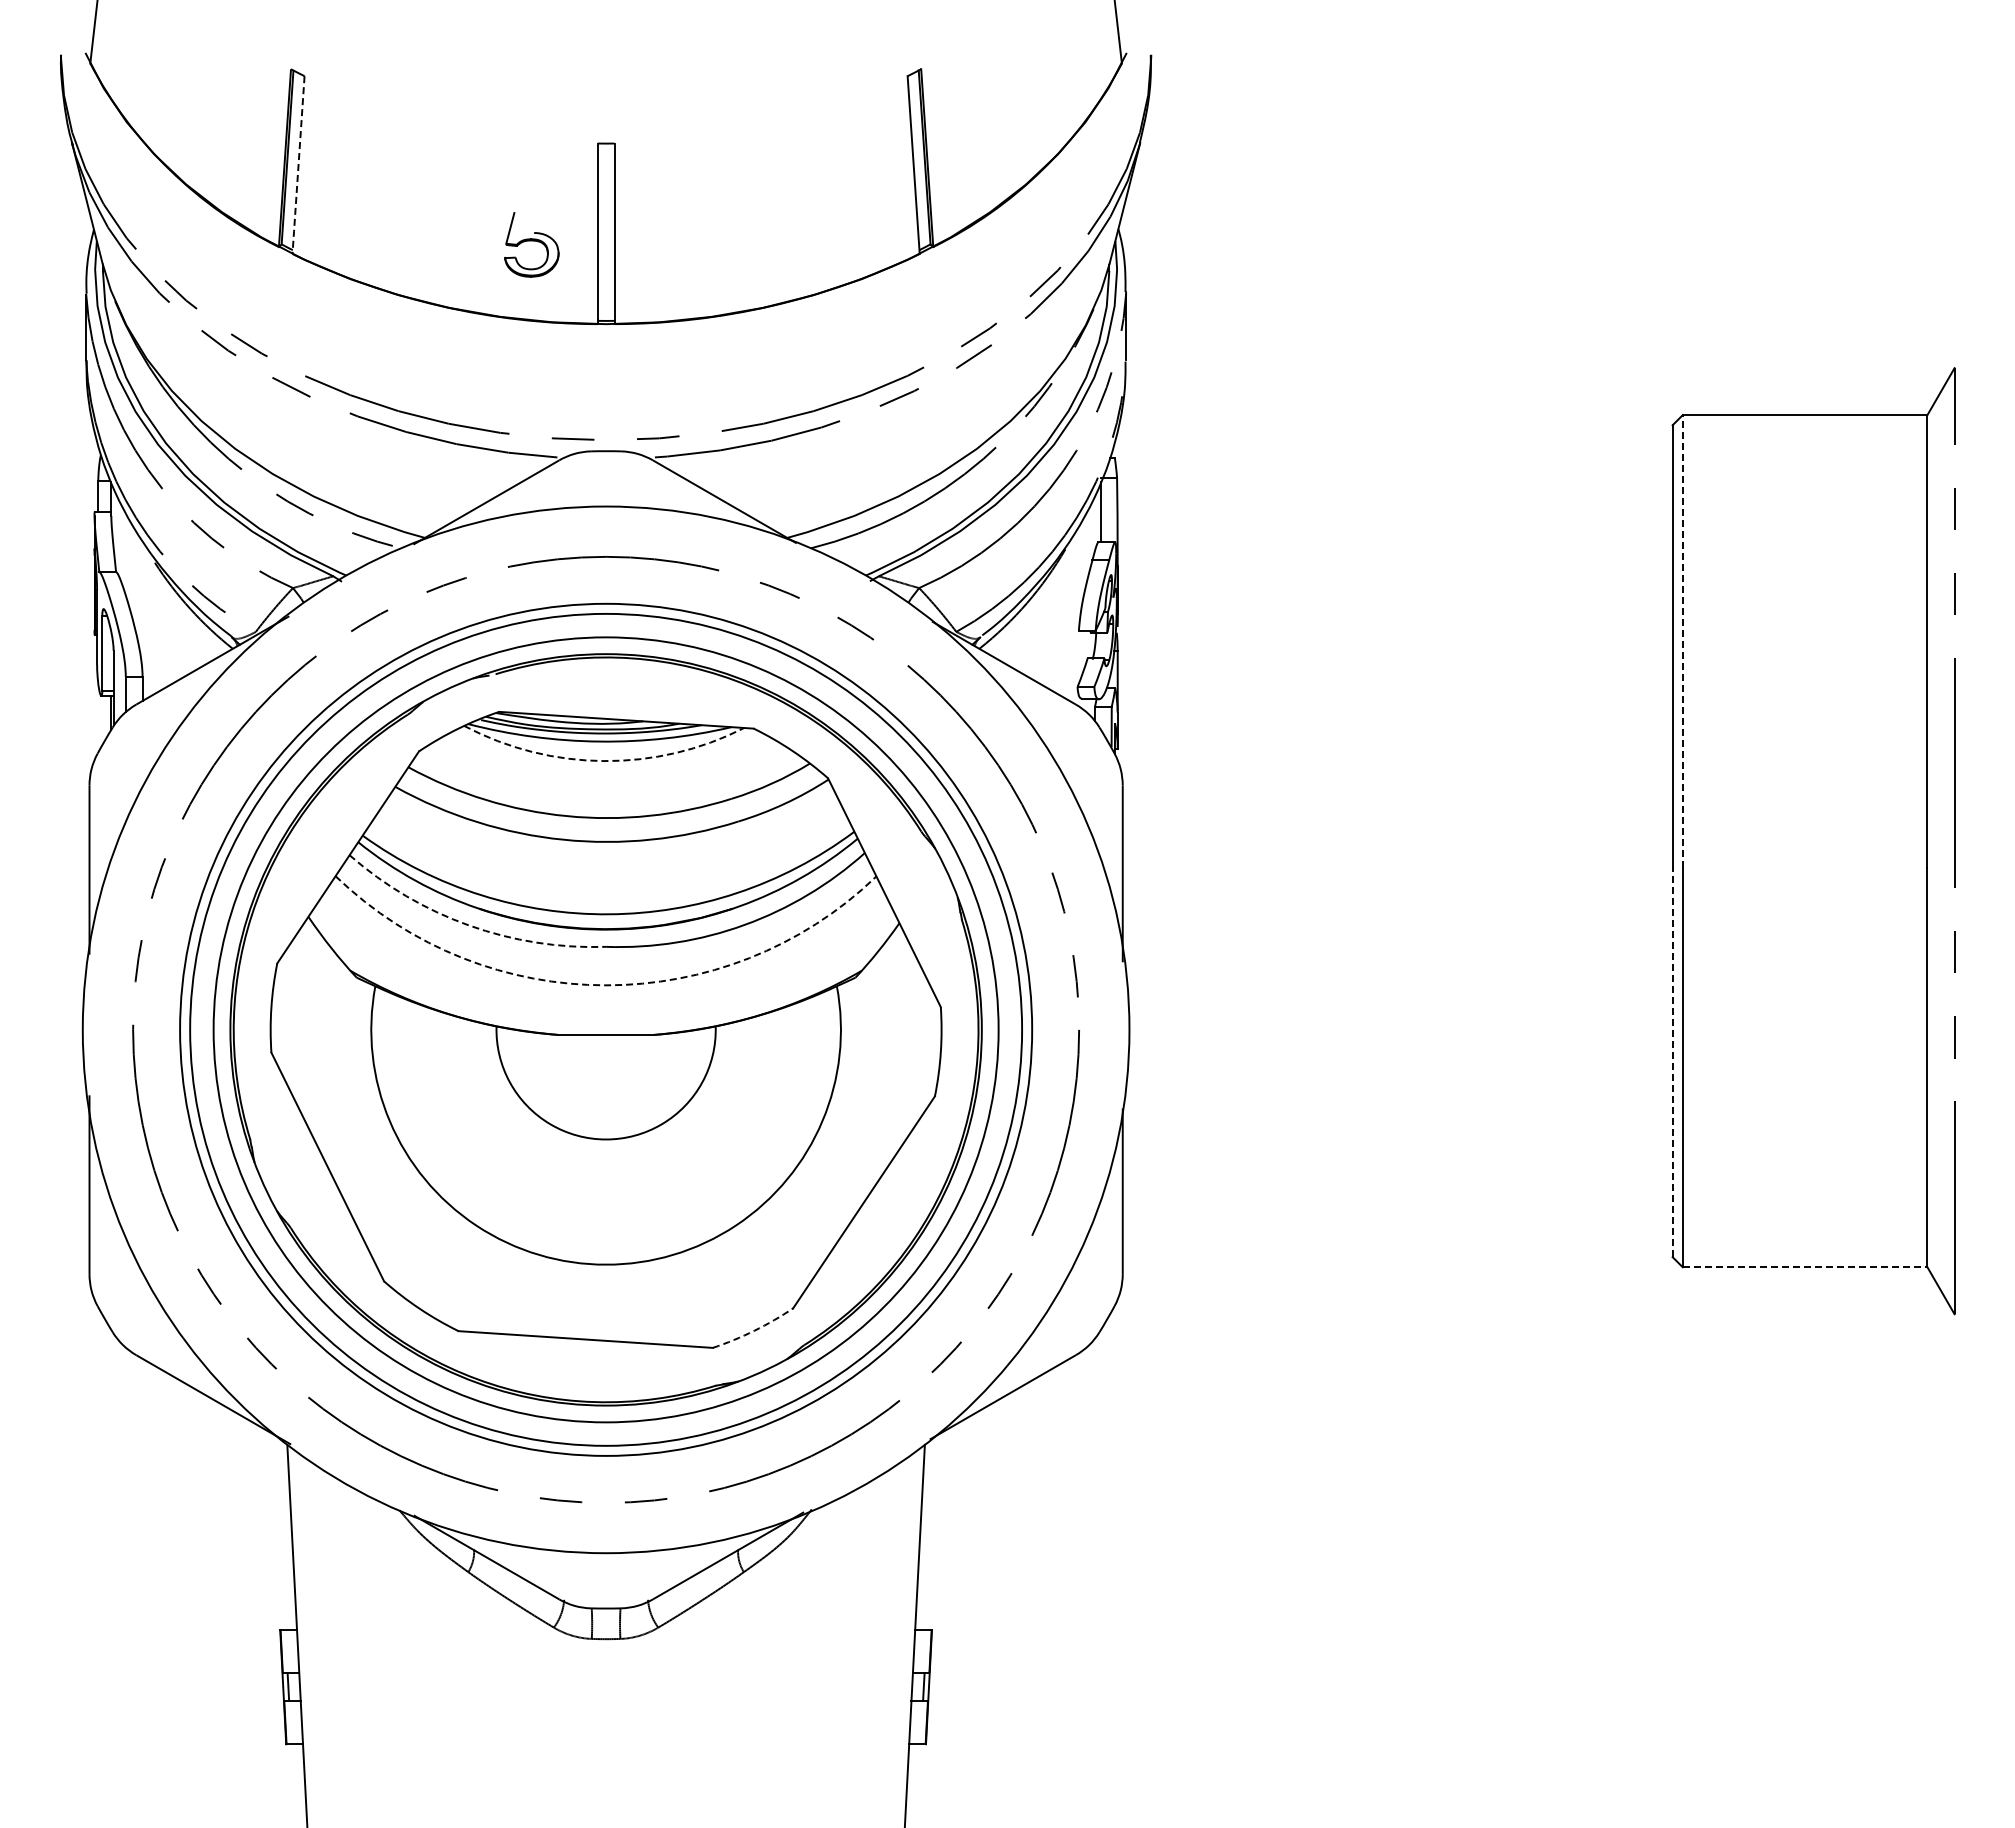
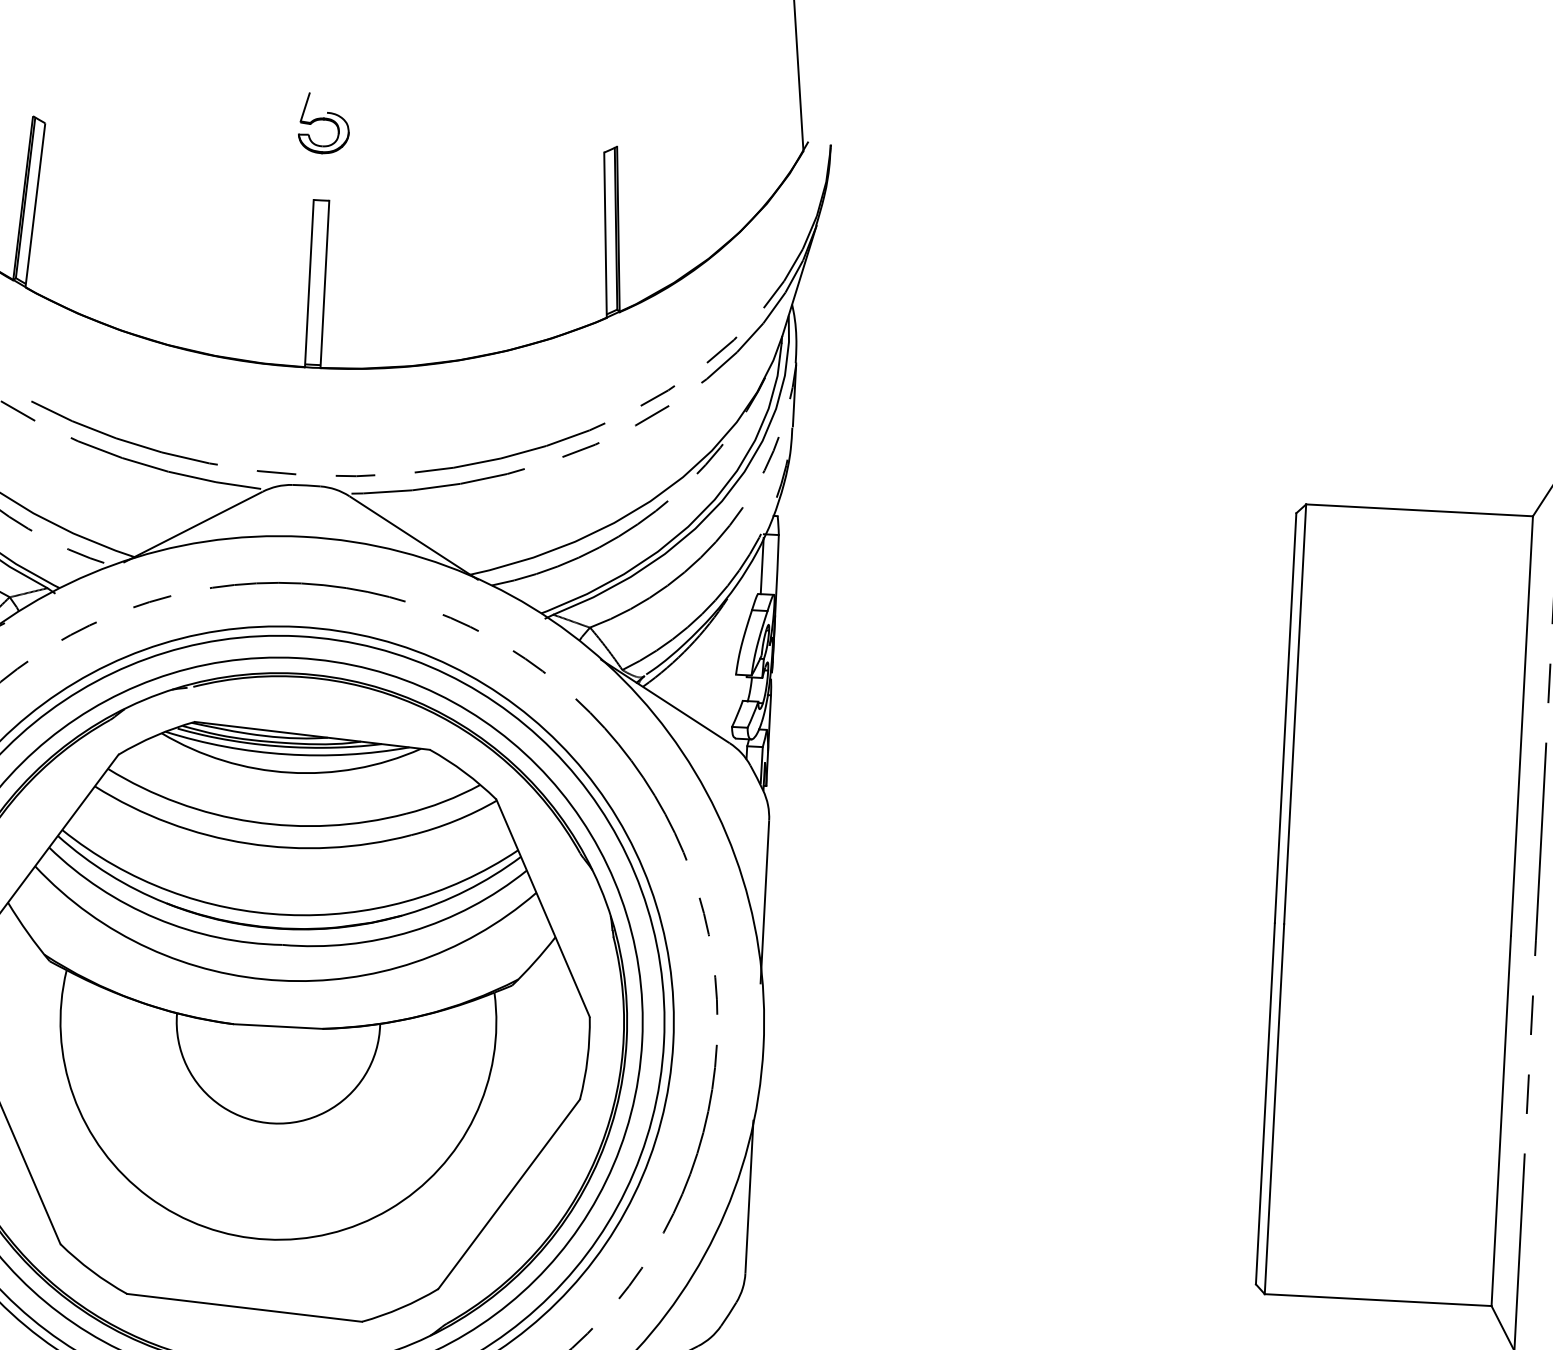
line: (298, 165) -> (35, 205), dashed -> solid
part: (531, 244) -> (324, 123), moved
line: (1682, 641) -> (1294, 714), dashed -> solid
arc: (603, 761) -> (289, 772), dashed -> solid
arc: (469, 925) -> (156, 918), dashed -> solid
arc: (605, 985) -> (280, 980), dashed -> solid
line: (1672, 1062) -> (1265, 1103), dashed -> solid
line: (1805, 1267) -> (1378, 1300), dashed -> solid
arc: (754, 1330) -> (401, 1307), dashed -> solid

